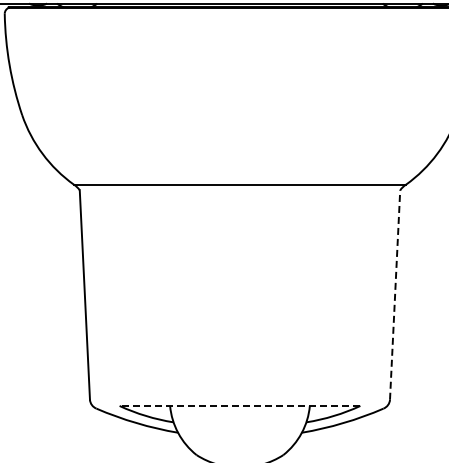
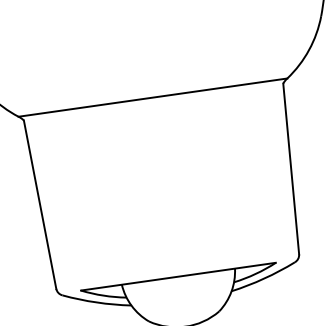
line: (395, 295) -> (291, 169), dashed -> solid
line: (239, 405) -> (177, 276), dashed -> solid

